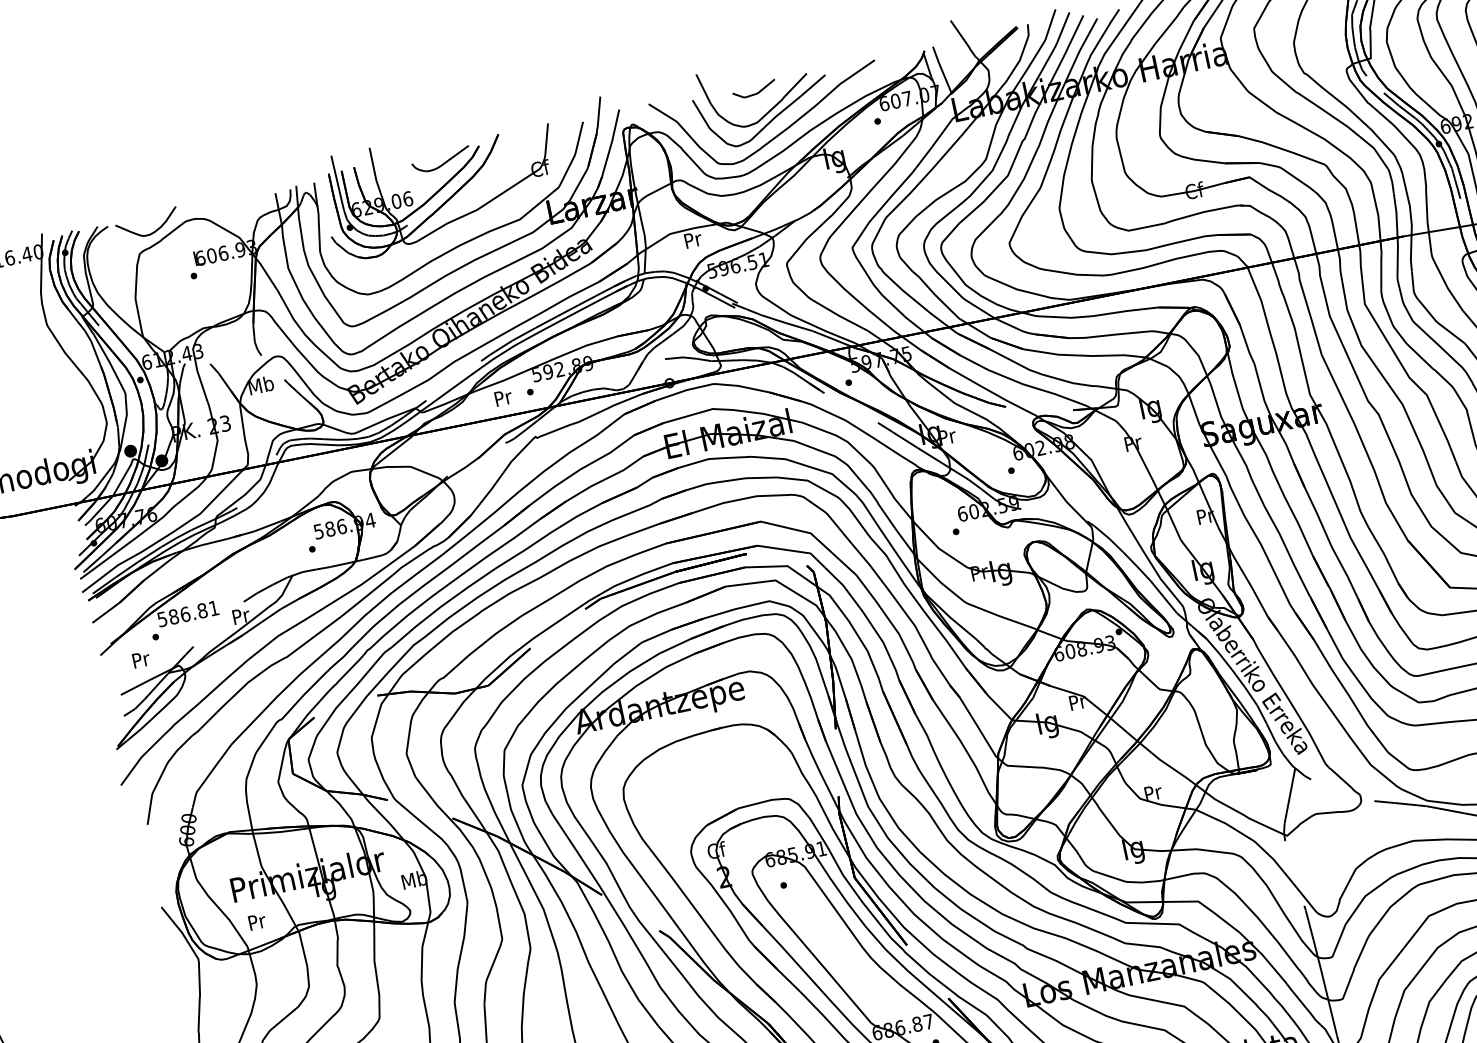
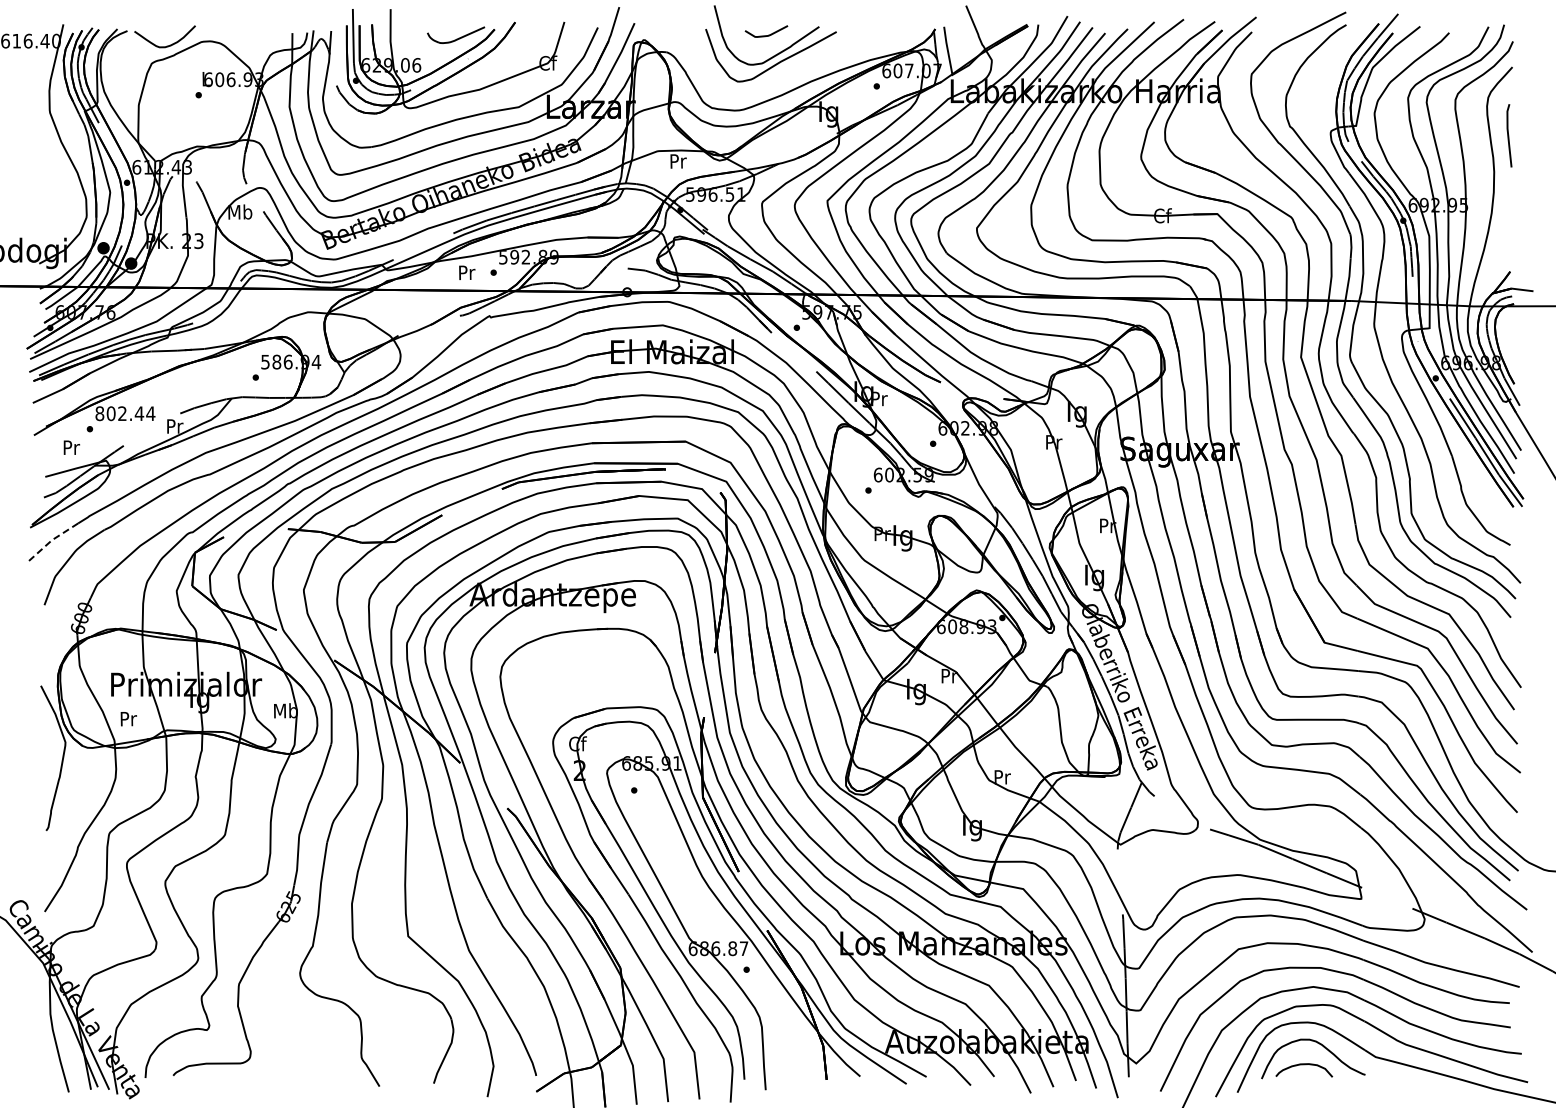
curve: (781, 131) -> (783, 76), removed
text: (188, 613) -> (125, 413), 586.81 -> 802.44
line: (140, 757) -> (51, 540), solid -> dashed

